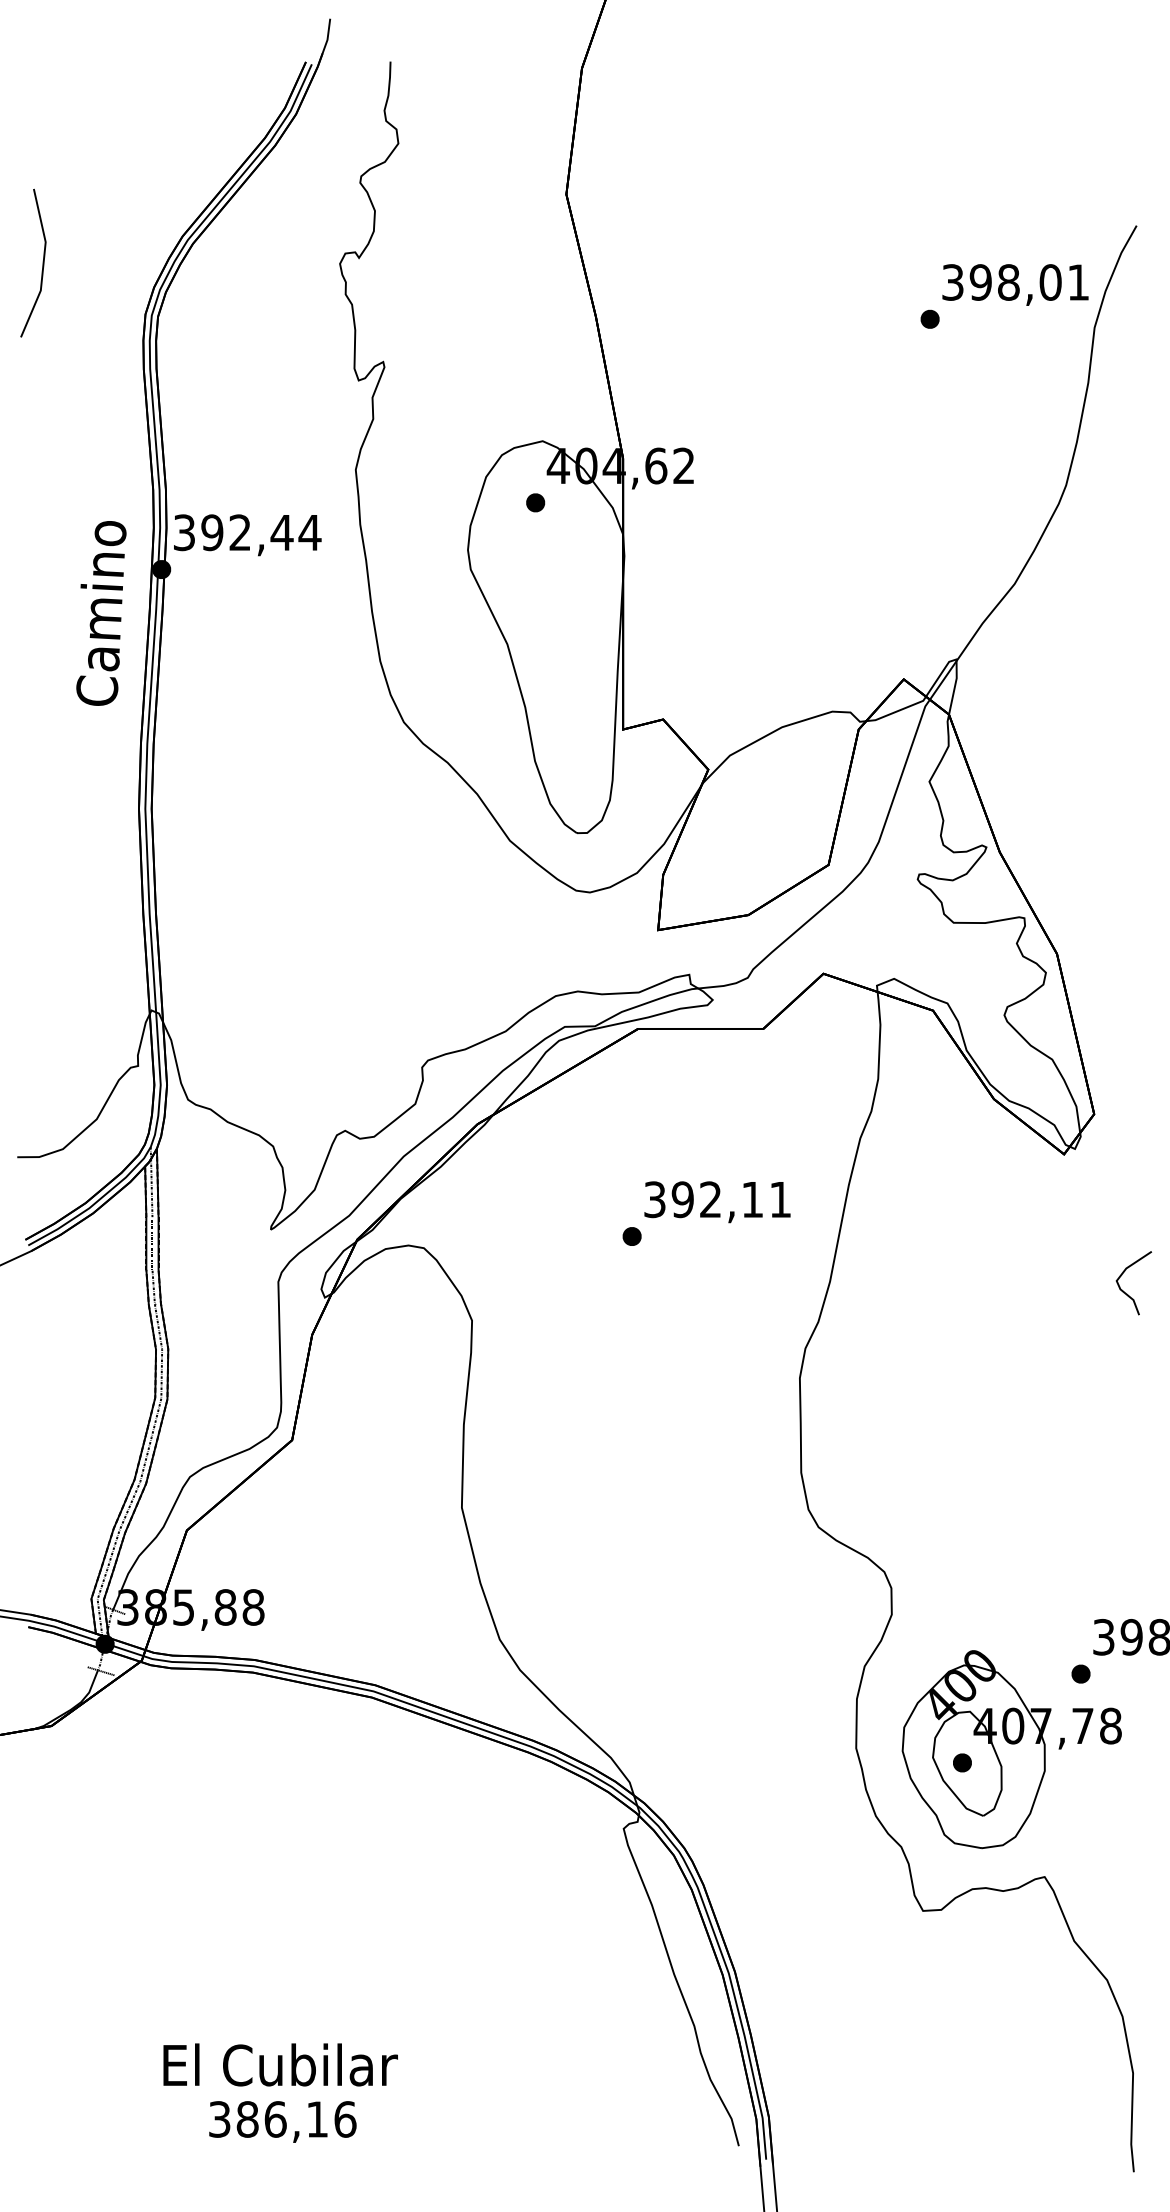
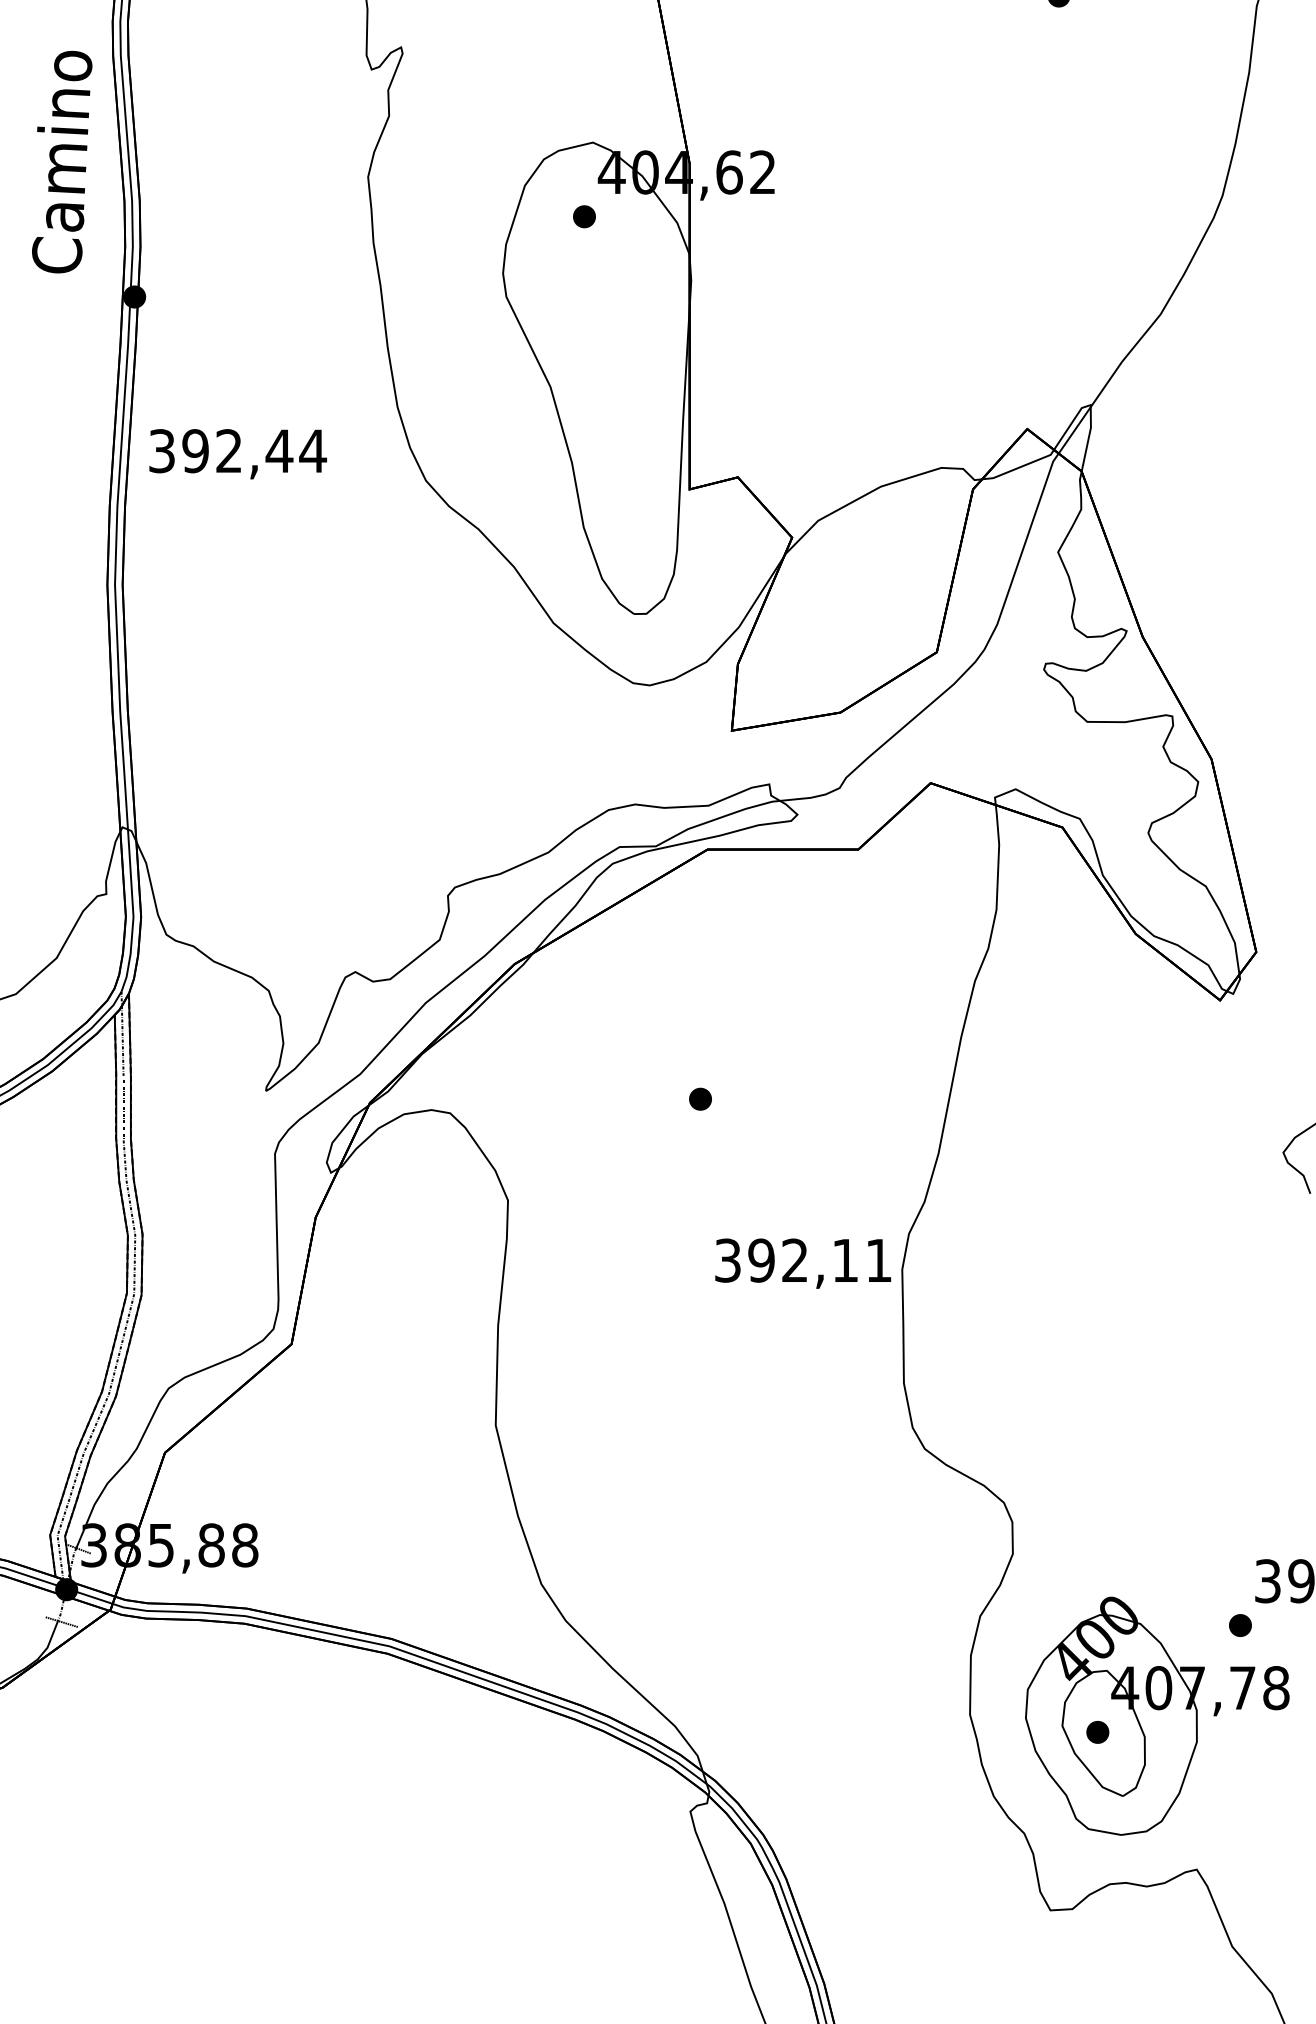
text: (247, 535) -> (237, 454), moved
text: (101, 613) -> (62, 162), moved
text: (717, 1202) -> (803, 1263), moved

